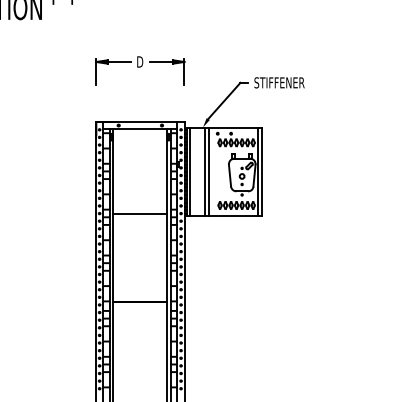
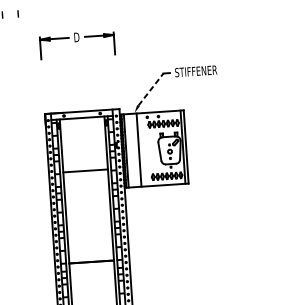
part: (140, 70) -> (77, 44), moved
line: (224, 100) -> (151, 89), solid -> dashed
line: (209, 171) -> (142, 149), removed
line: (139, 213) -> (85, 170), moved

